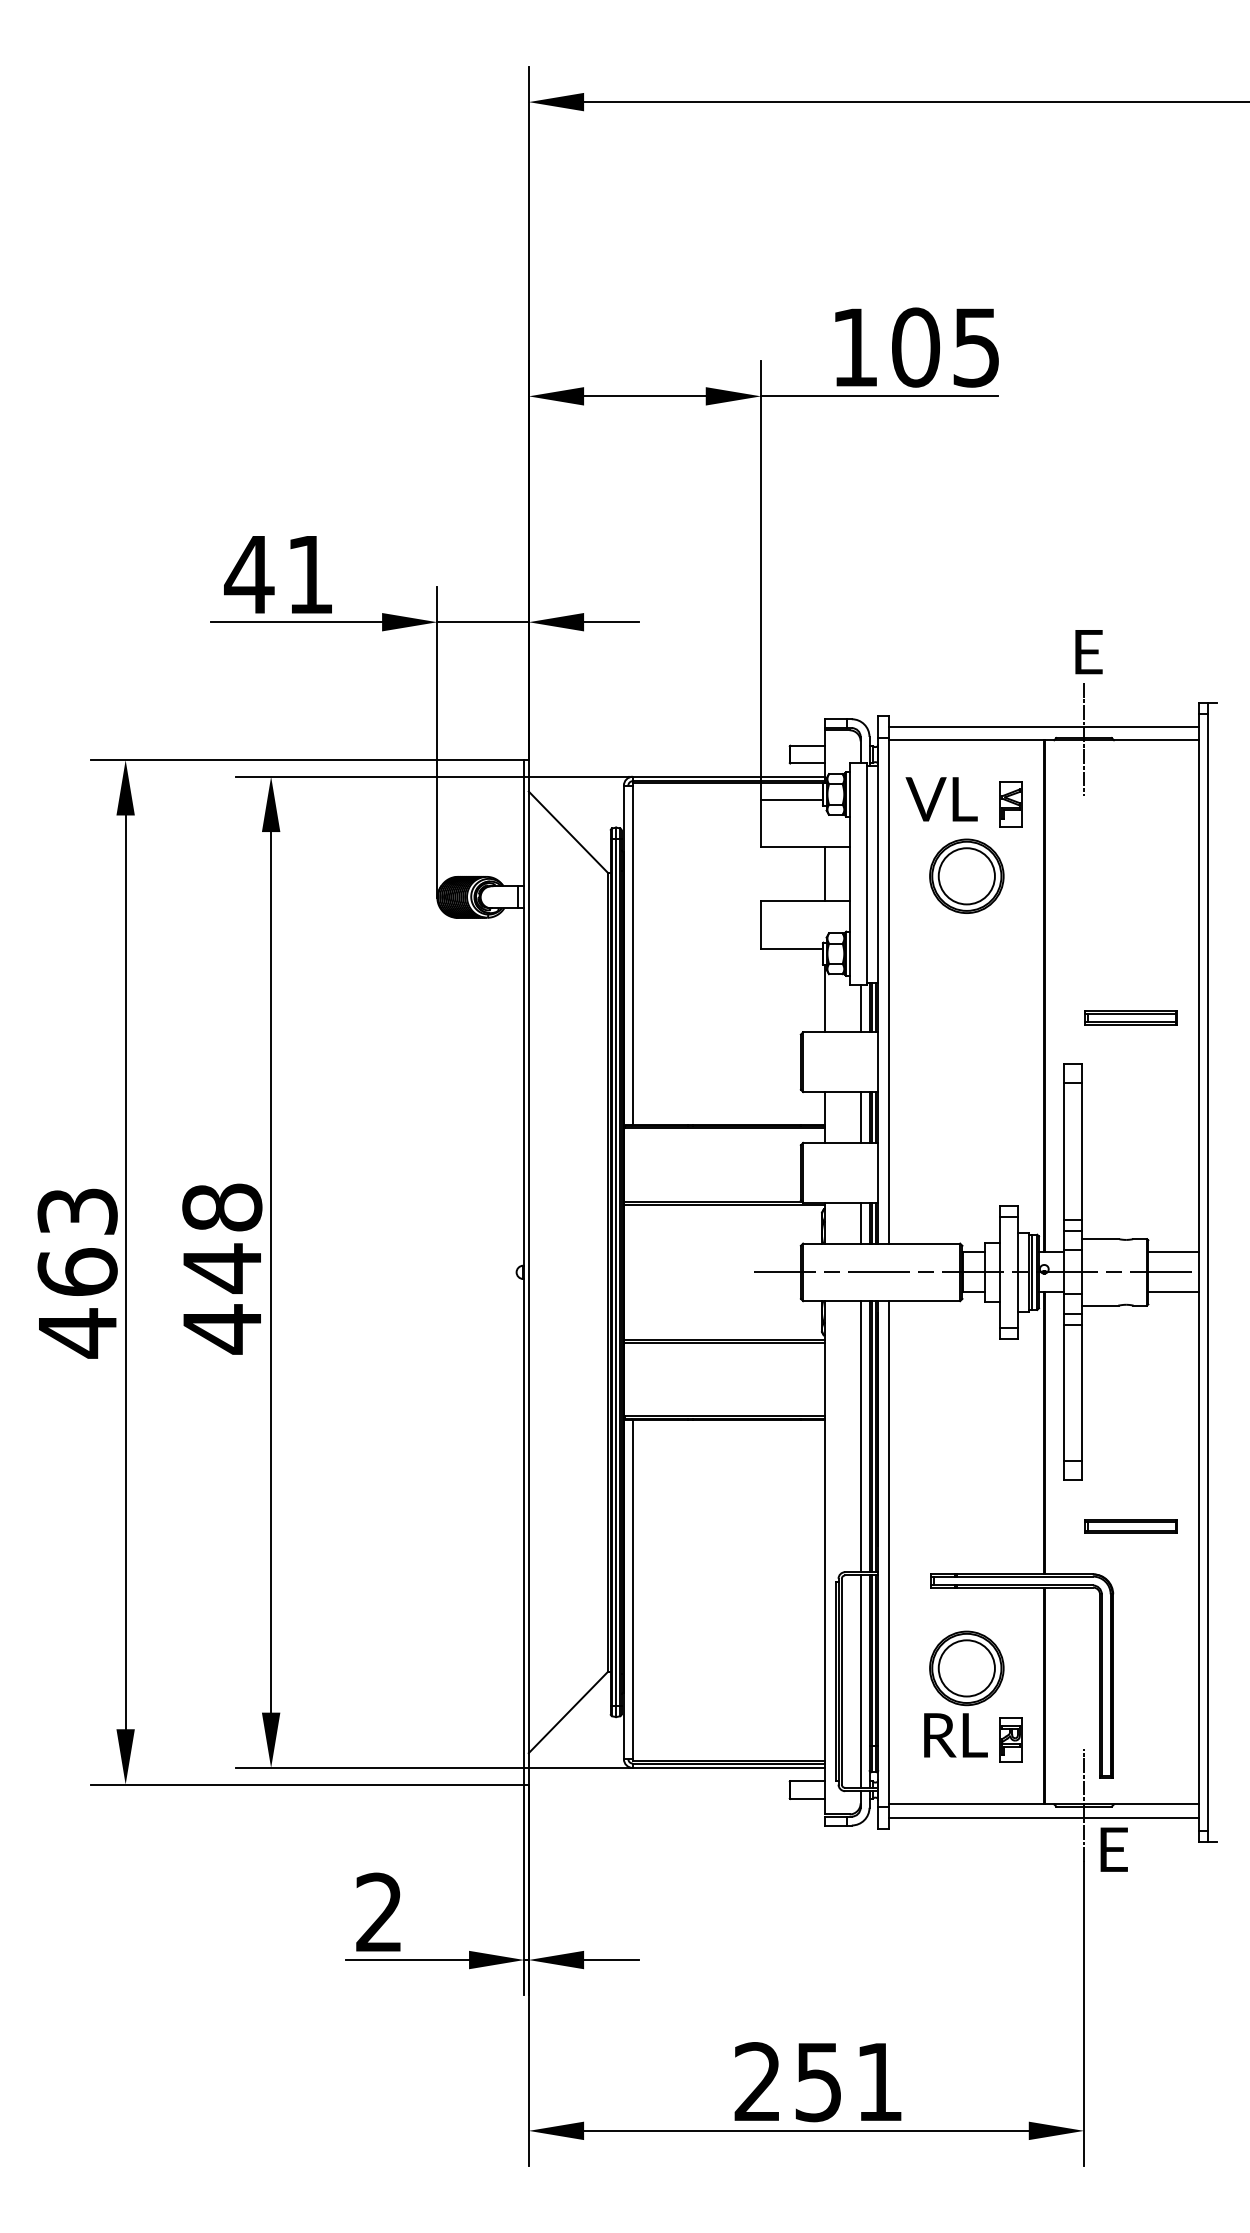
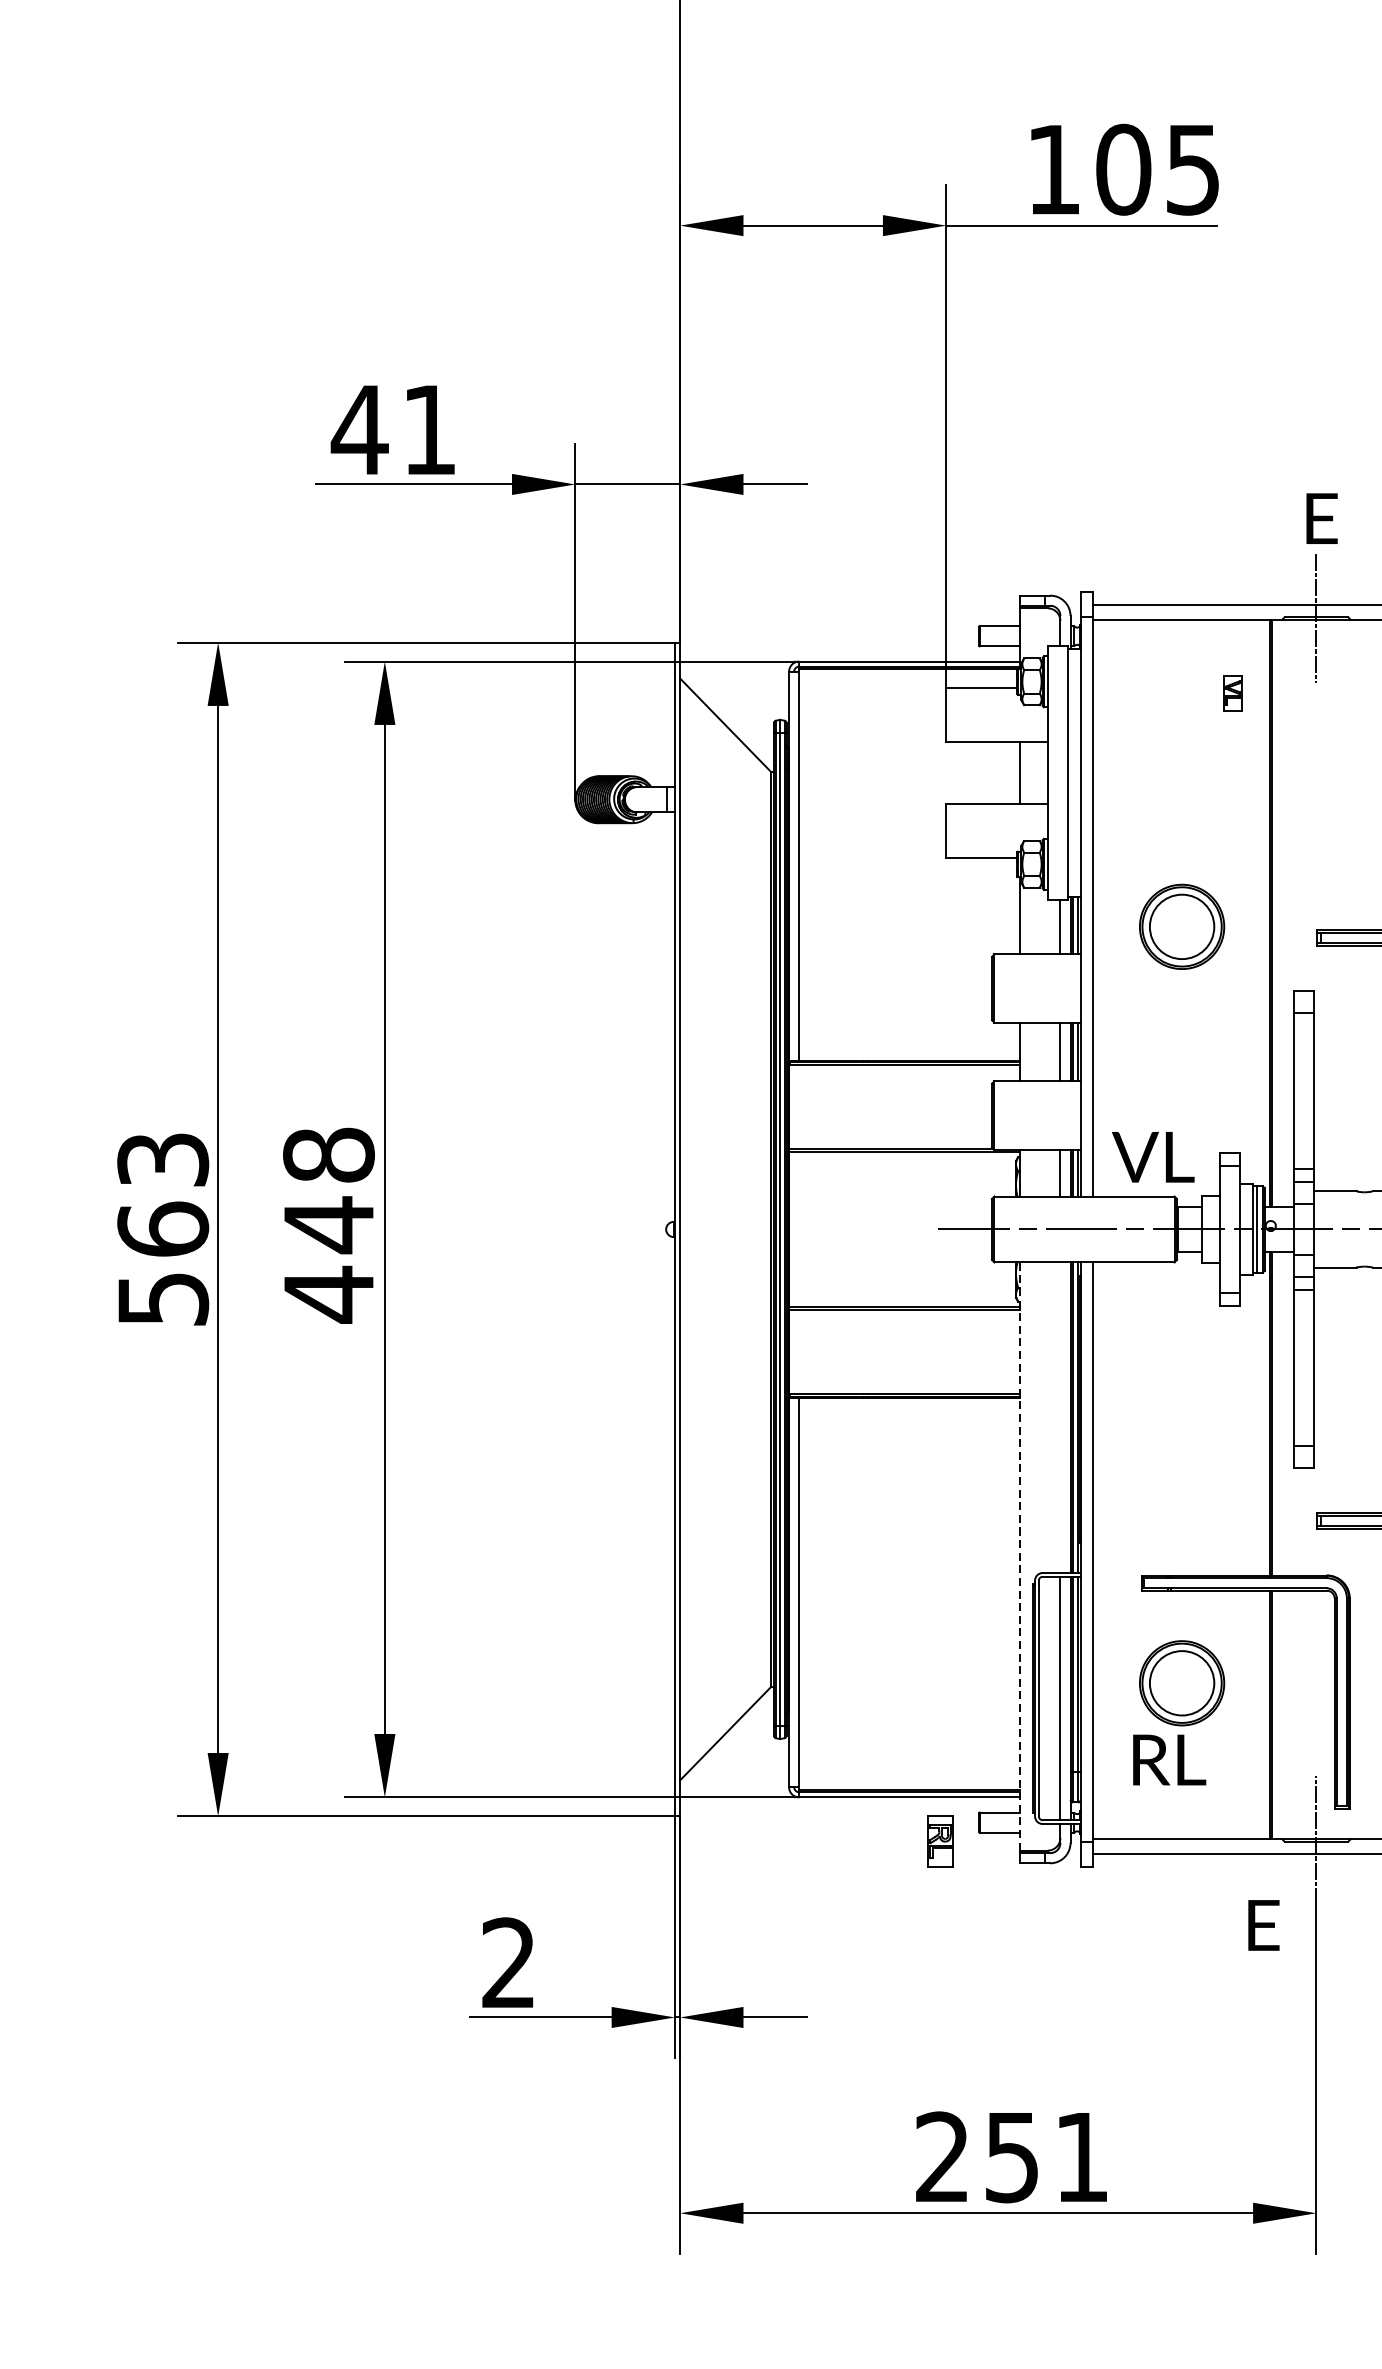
text: (941, 799) -> (1153, 1157), moved
part: (1010, 804) -> (1232, 693), size x0.7
part: (966, 875) -> (1181, 925), moved
text: (78, 1333) -> (164, 1299), 463 -> 563
line: (860, 1436) -> (1060, 1417), removed
line: (825, 1557) -> (1020, 1556), solid -> dashed
part: (1010, 1739) -> (939, 1840), moved
text: (1113, 1849) -> (1263, 1925), moved

